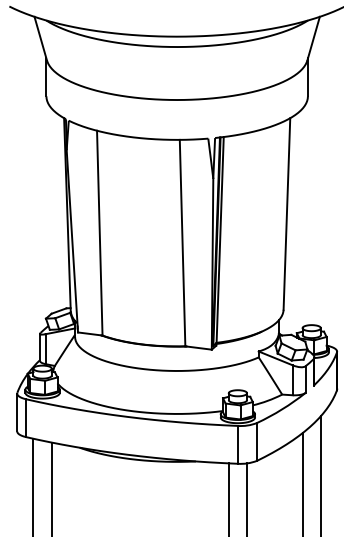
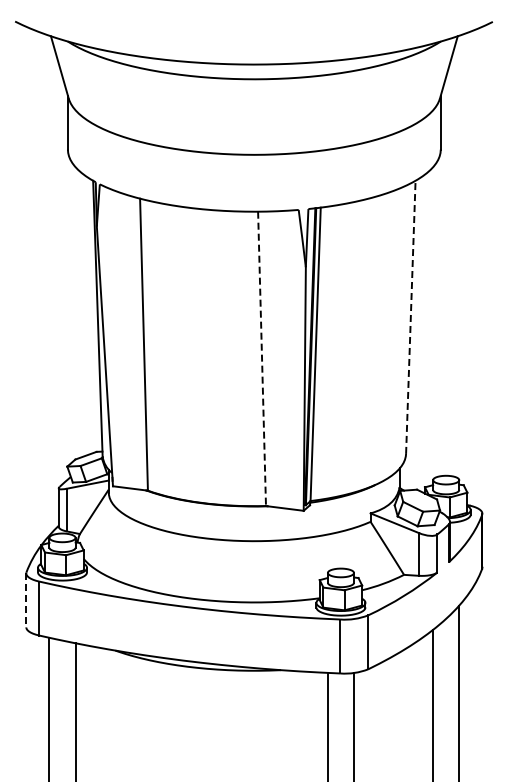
line: (286, 214) -> (410, 317), solid -> dashed
line: (182, 243) -> (262, 359), solid -> dashed
line: (17, 412) -> (26, 600), solid -> dashed

